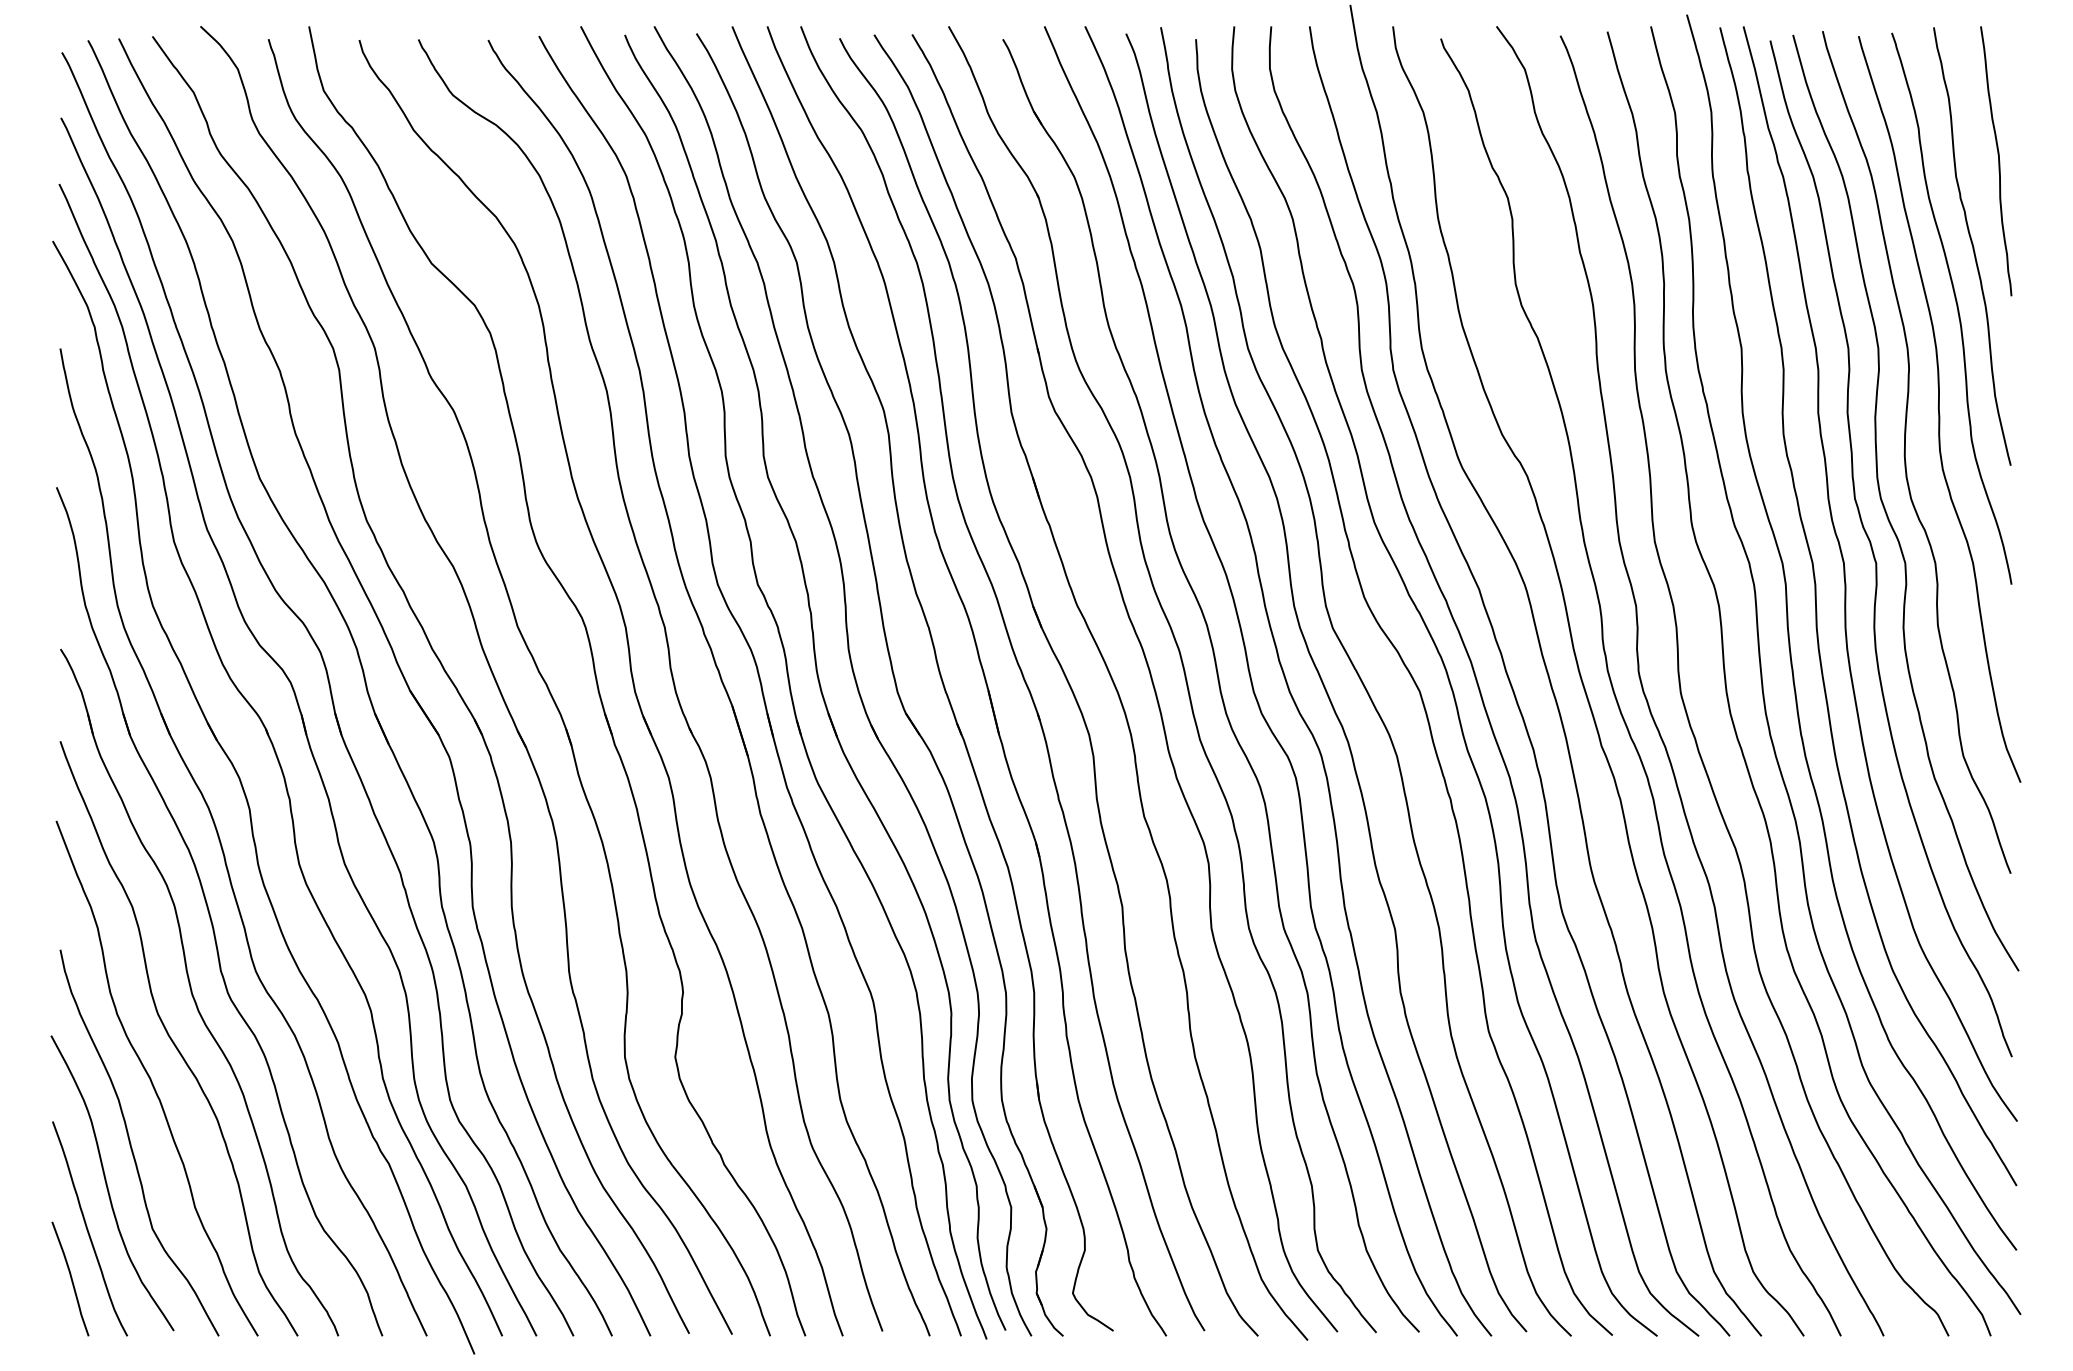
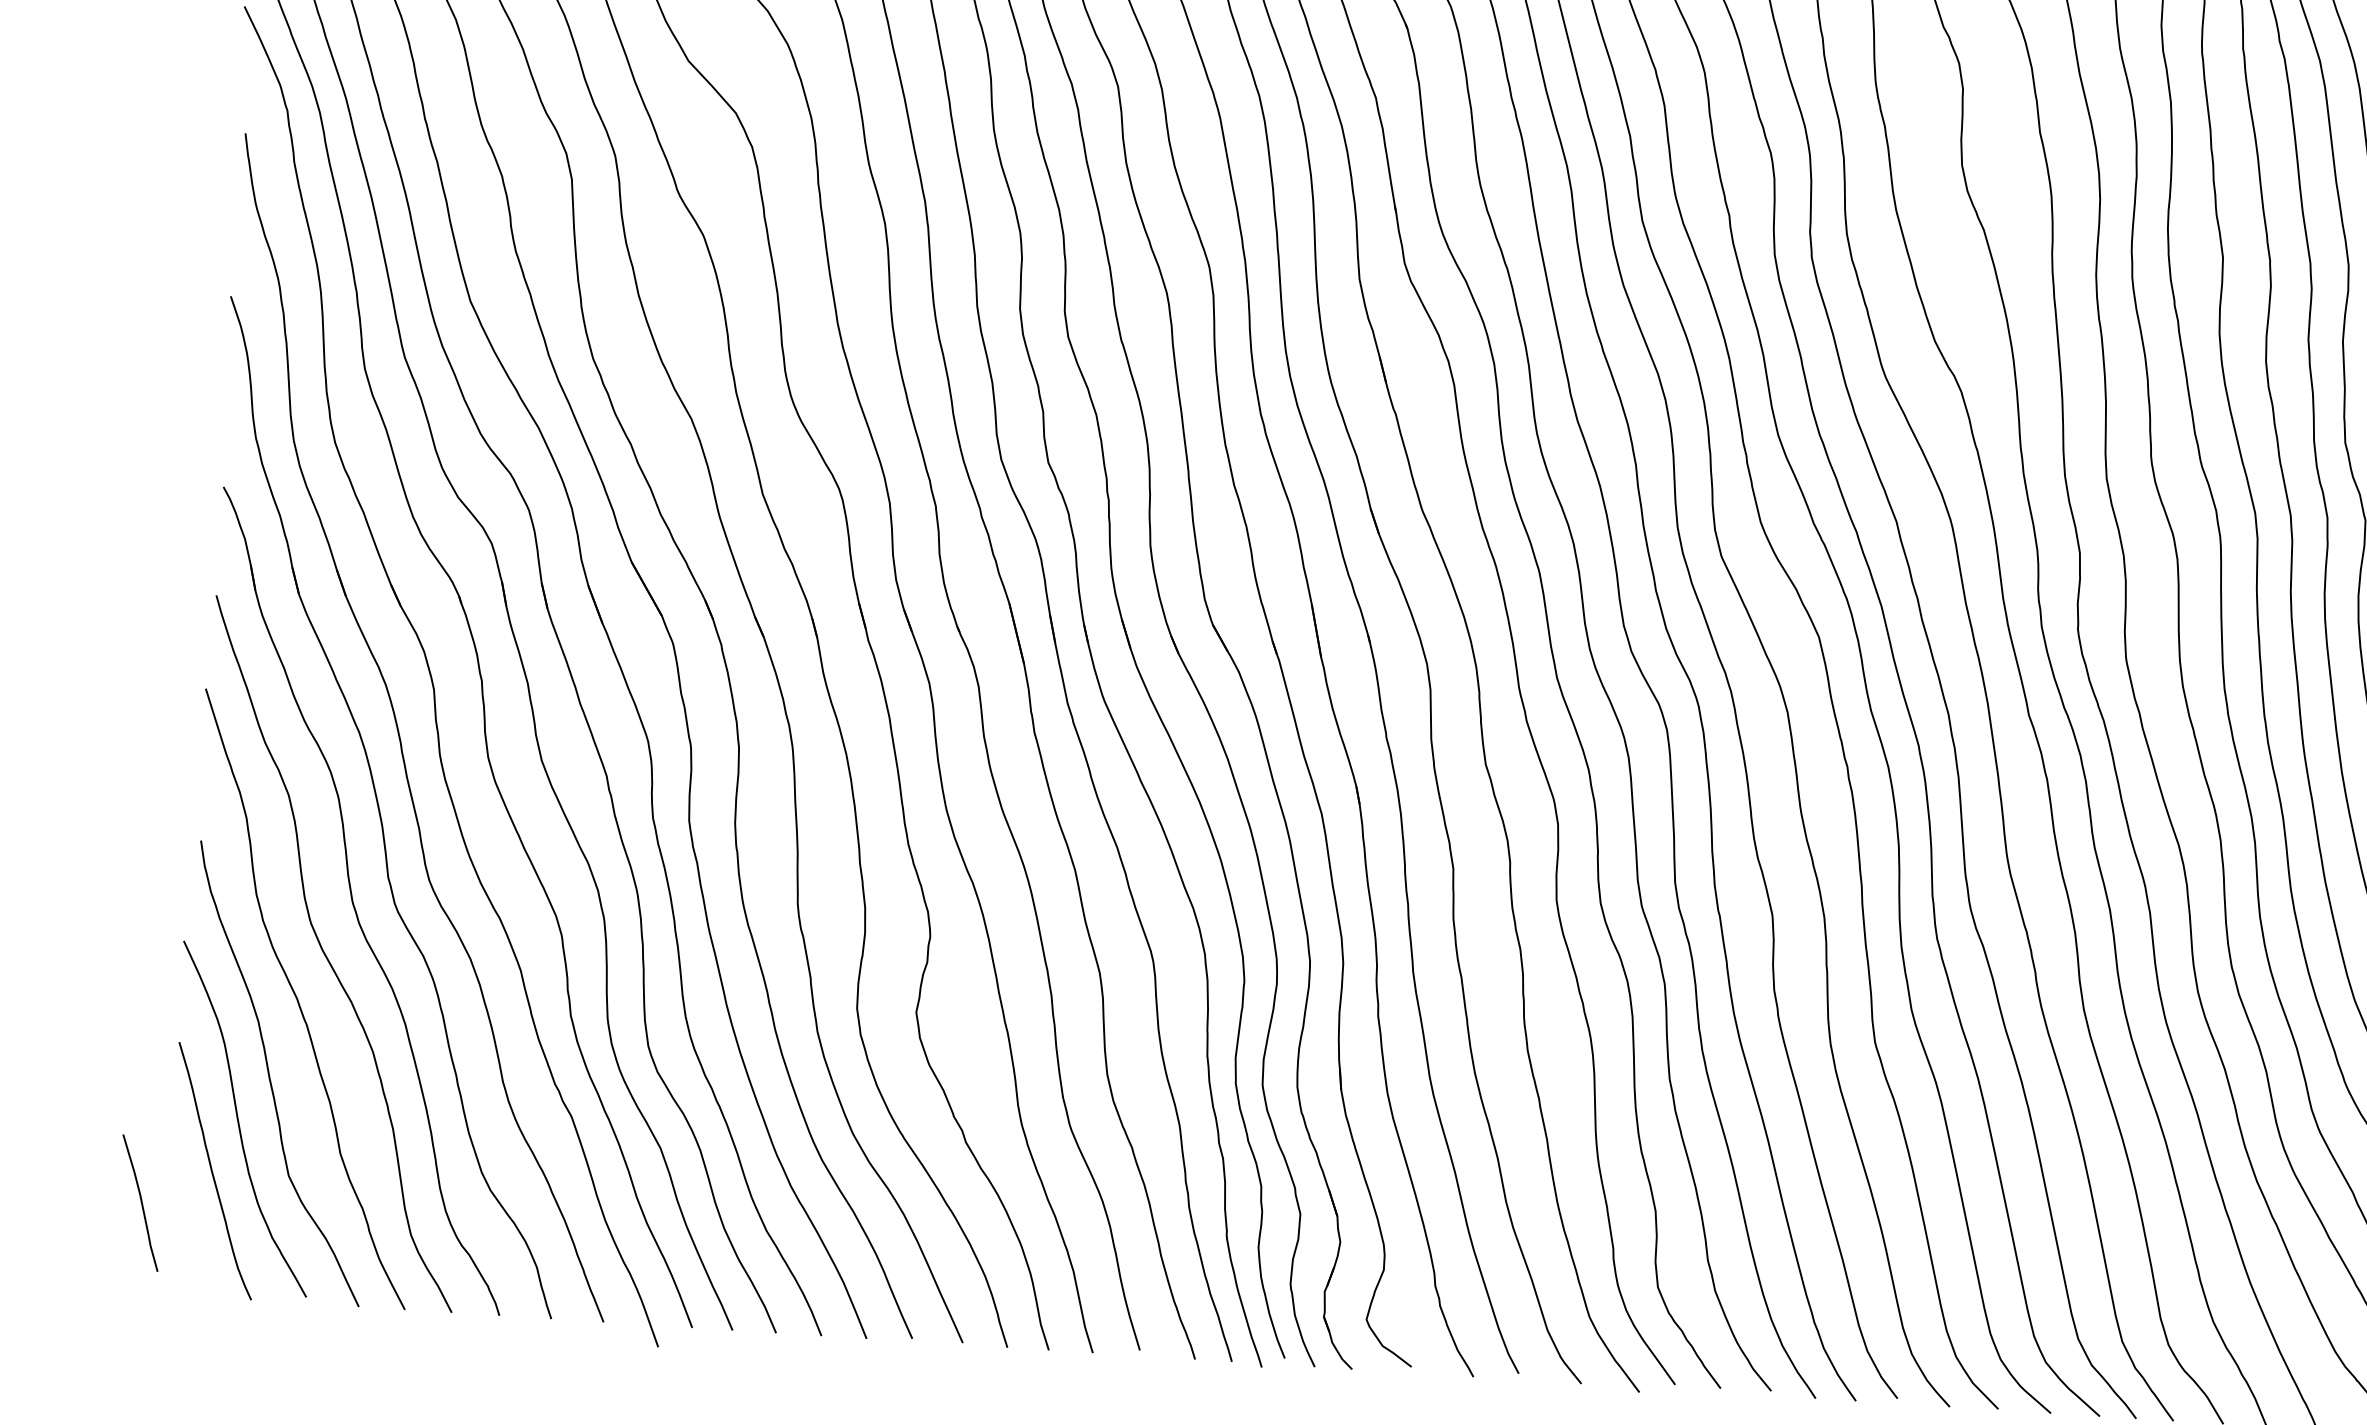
curve: (70, 1278) -> (140, 1202), moved

